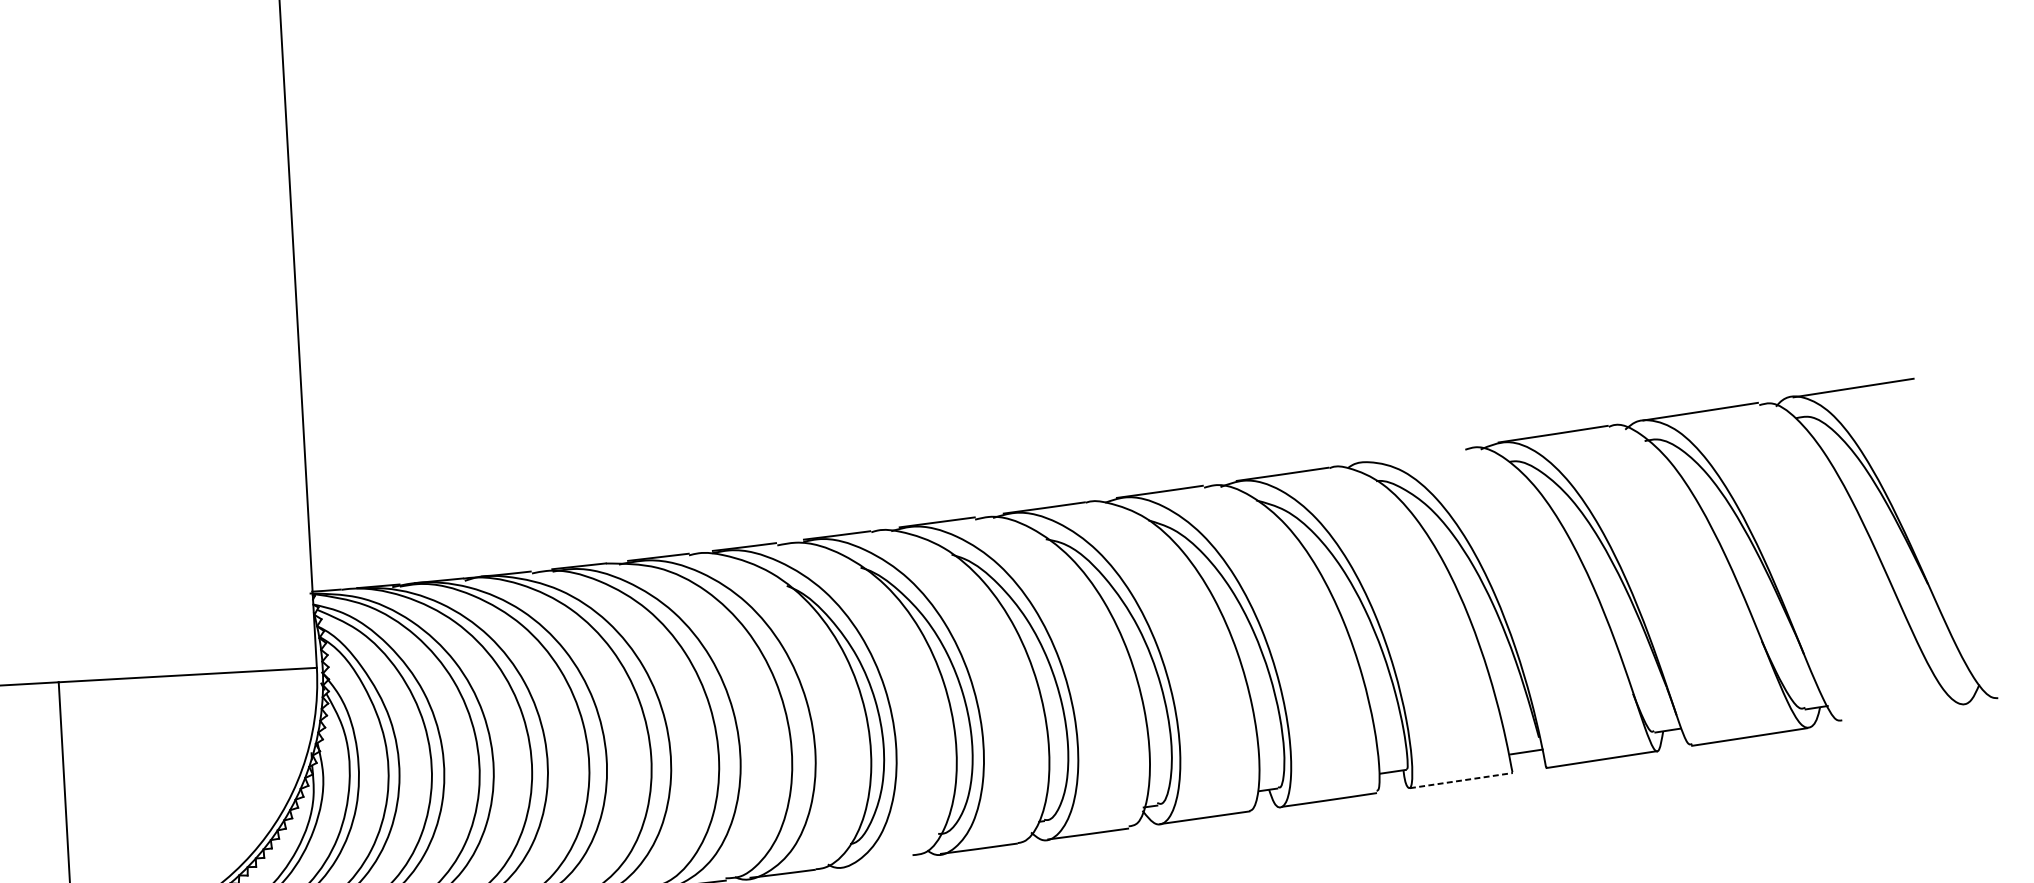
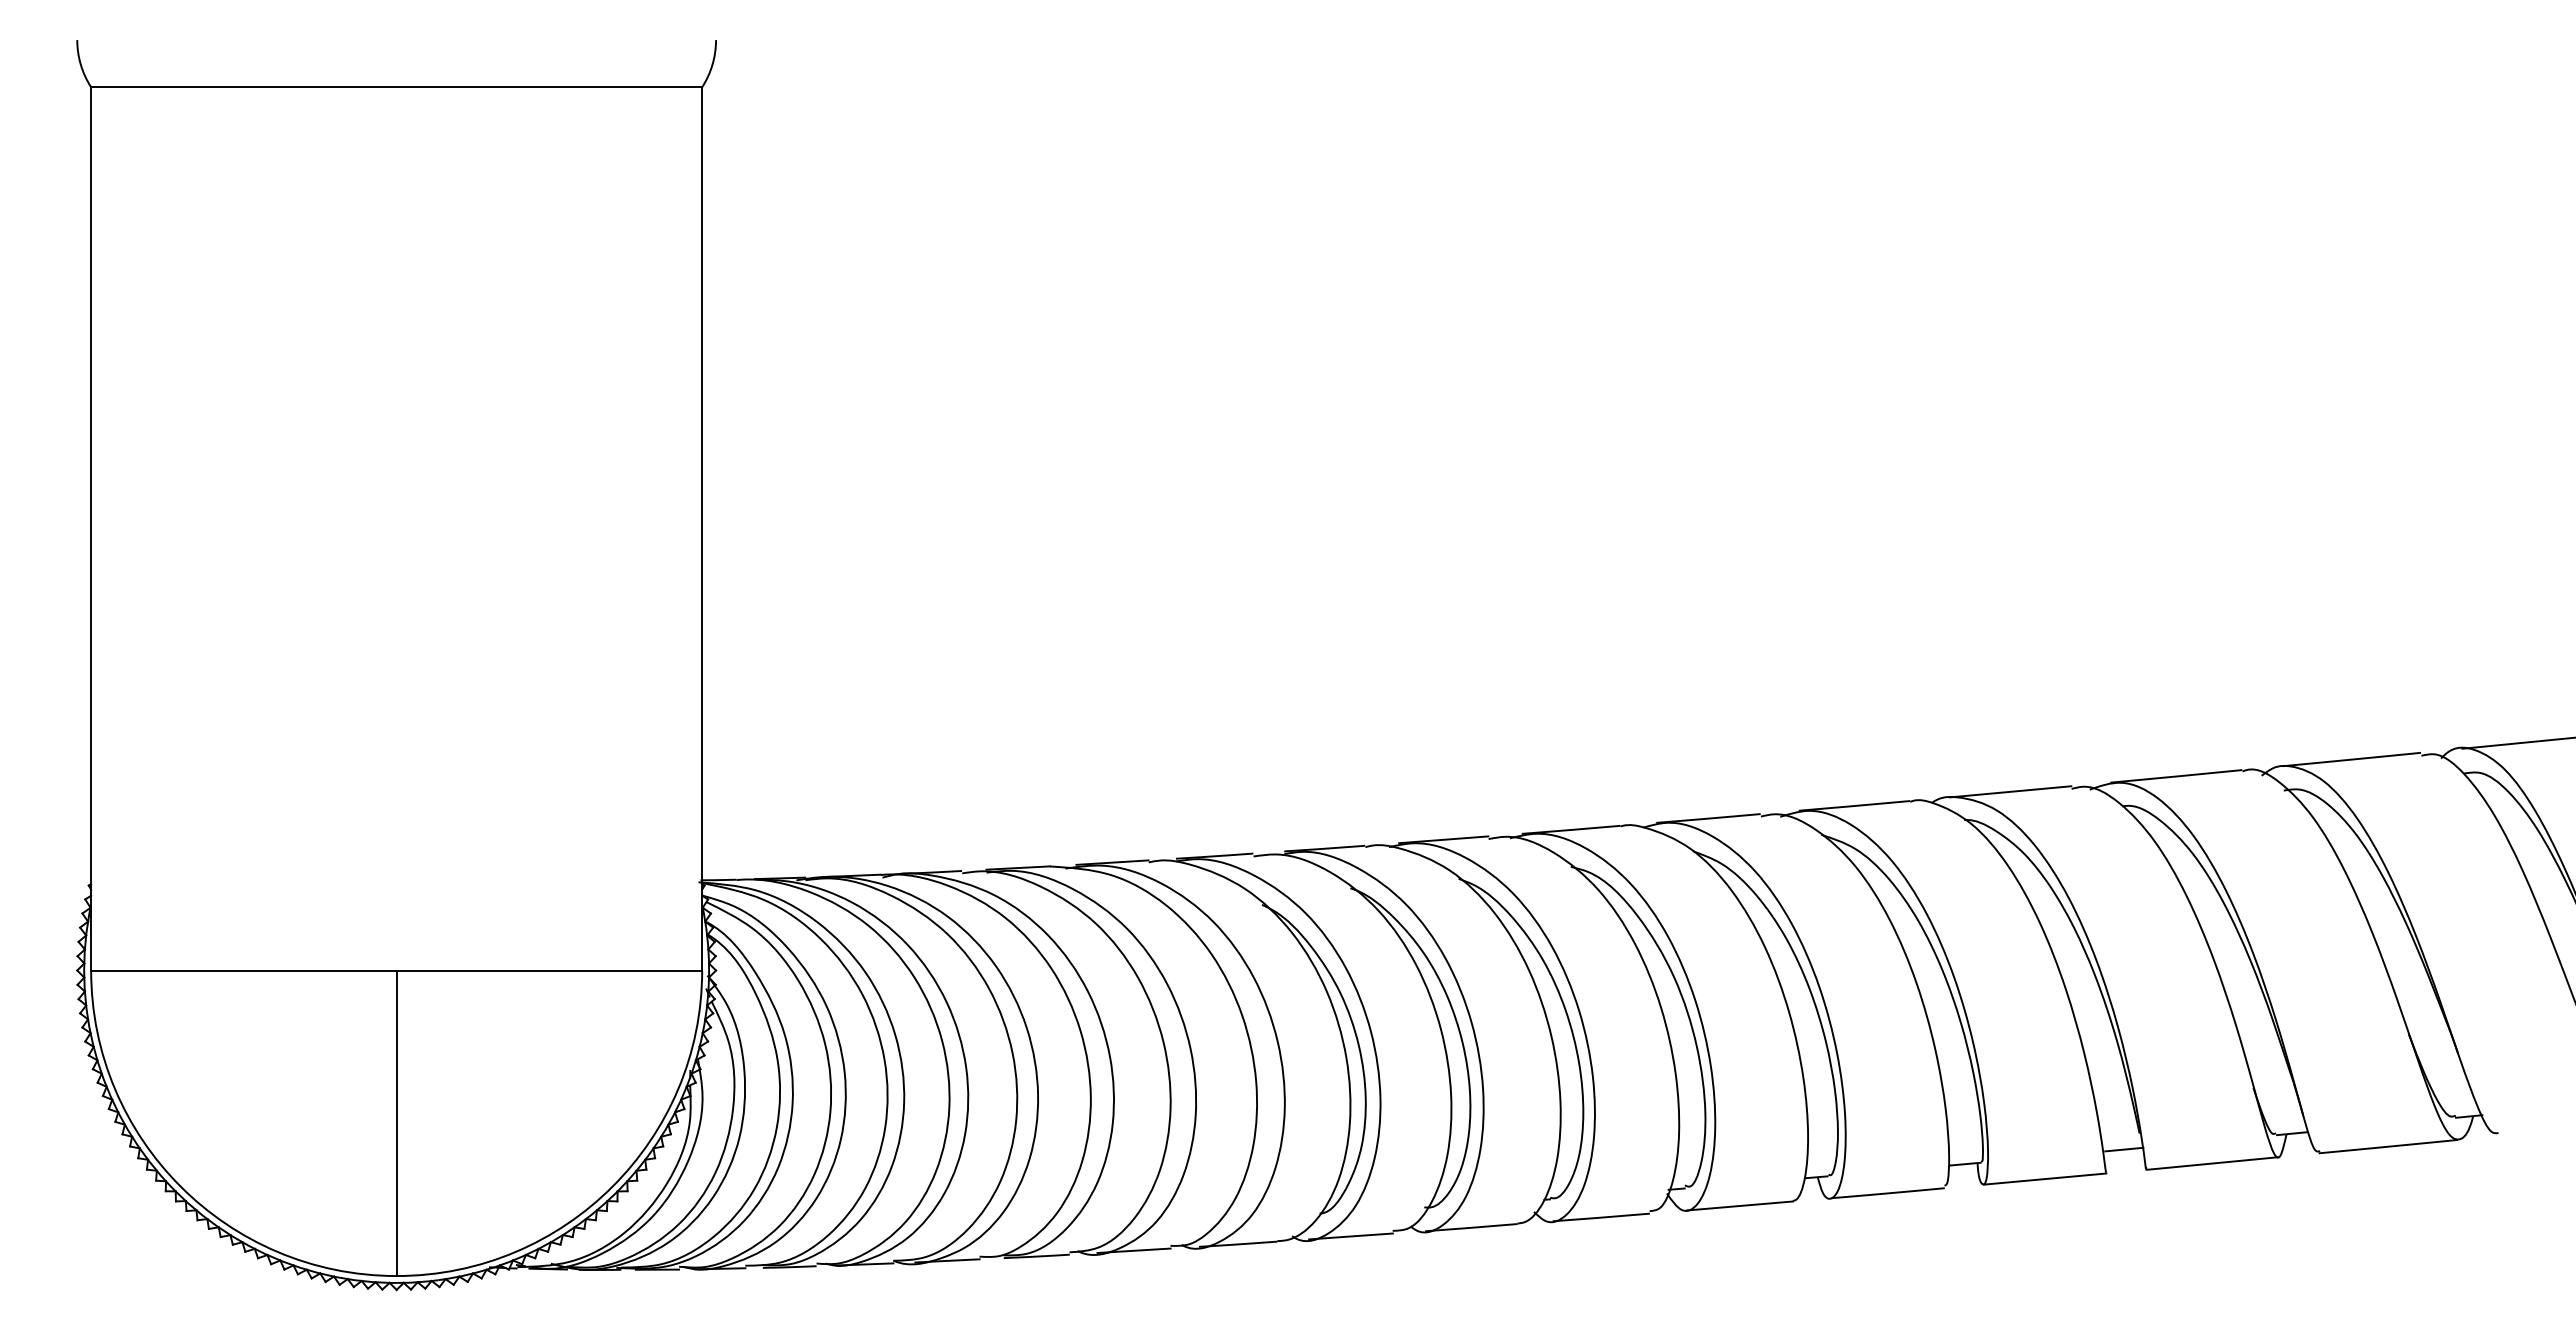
line: (1413, 454) -> (2010, 791), added
line: (1461, 780) -> (2045, 1179), dashed -> solid
line: (877, 861) -> (1350, 1236), added

